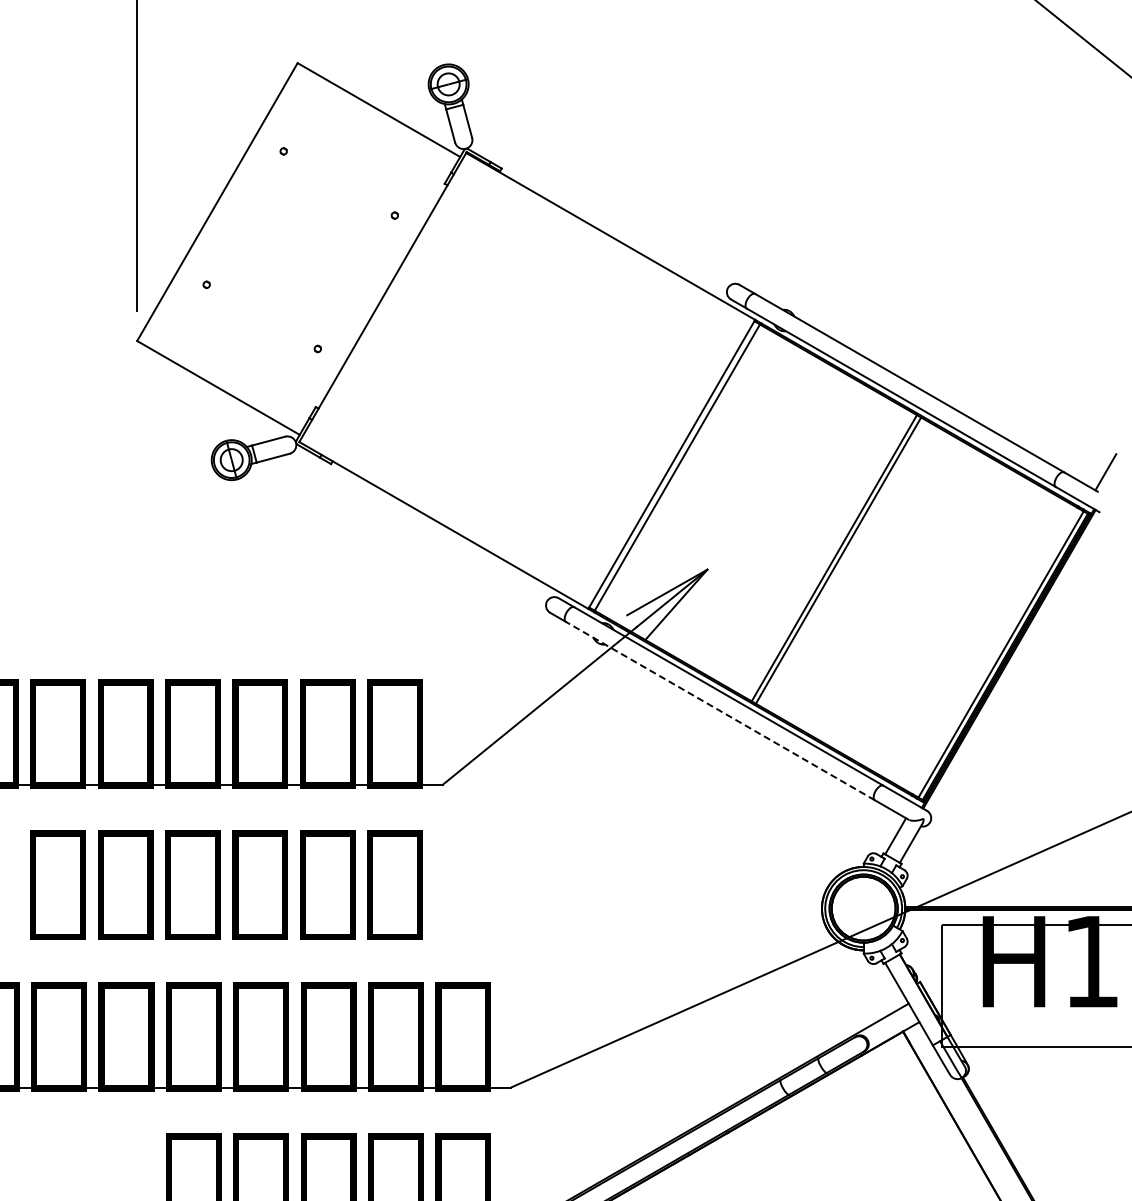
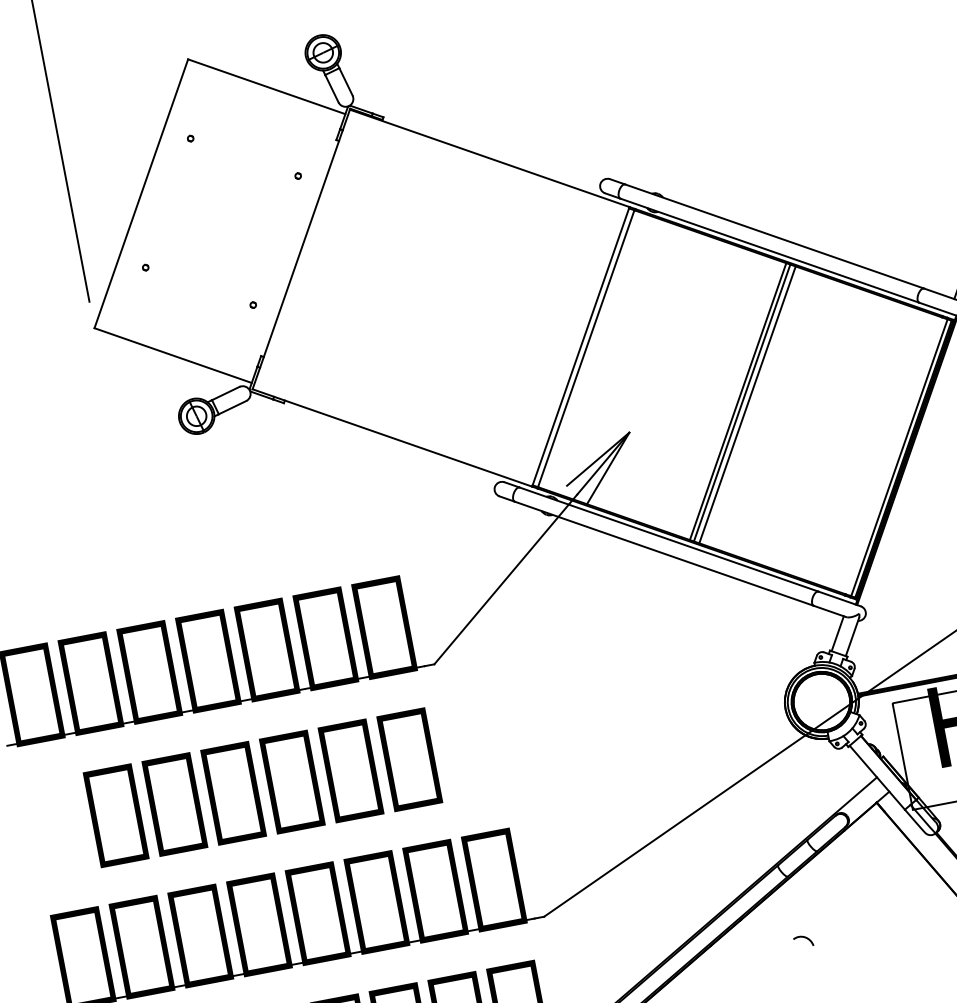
line: (843, 563) -> (746, 404), added
line: (719, 710) -> (663, 553), dashed -> solid
curve: (794, 1166) -> (804, 938), added

